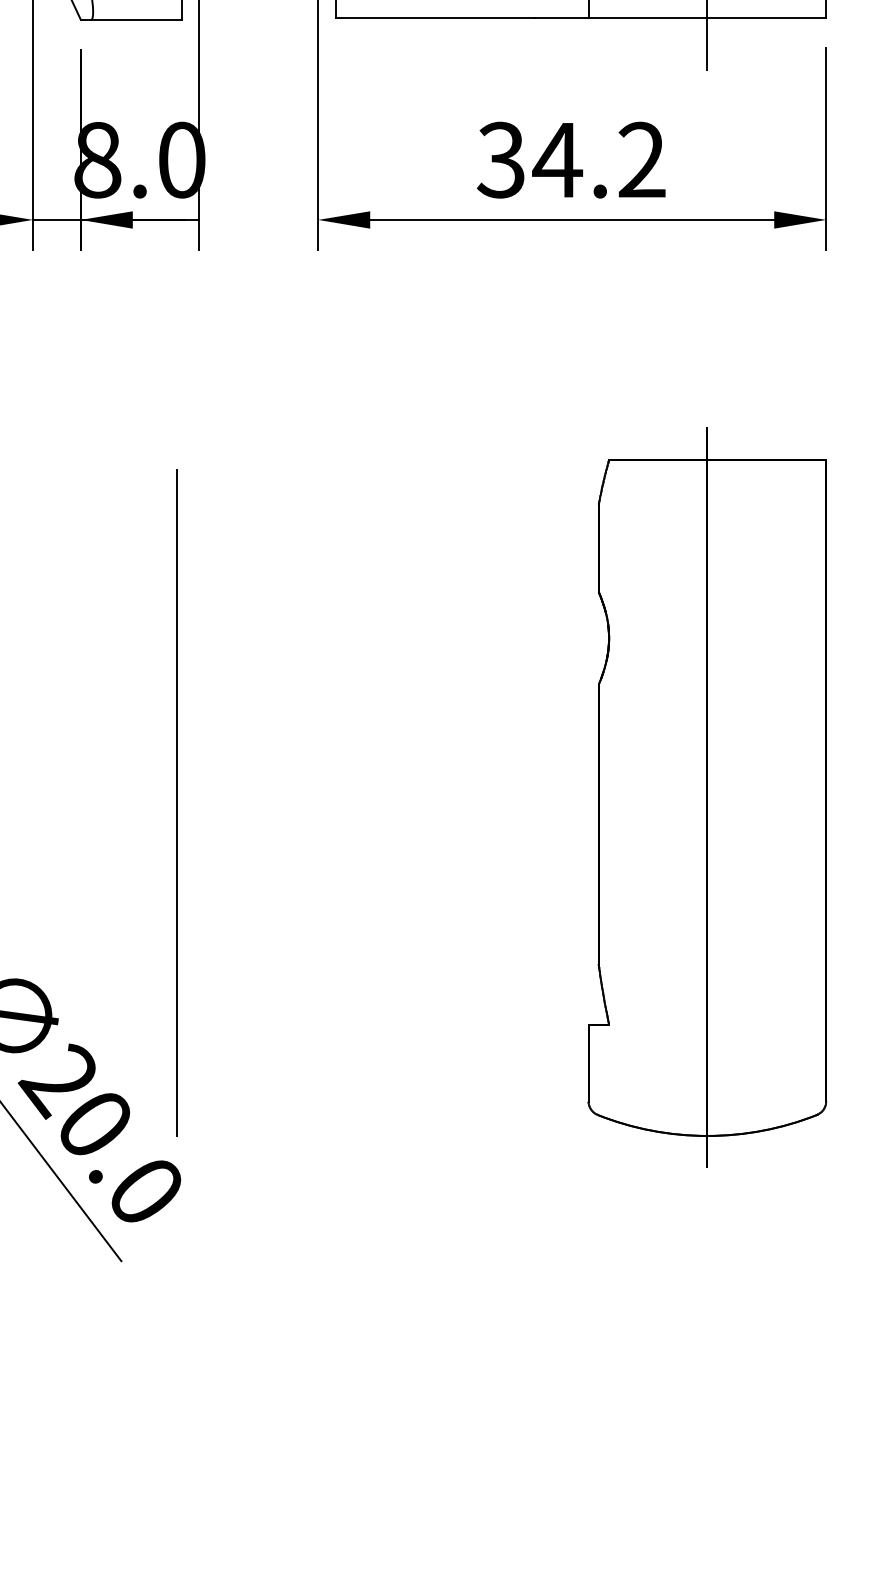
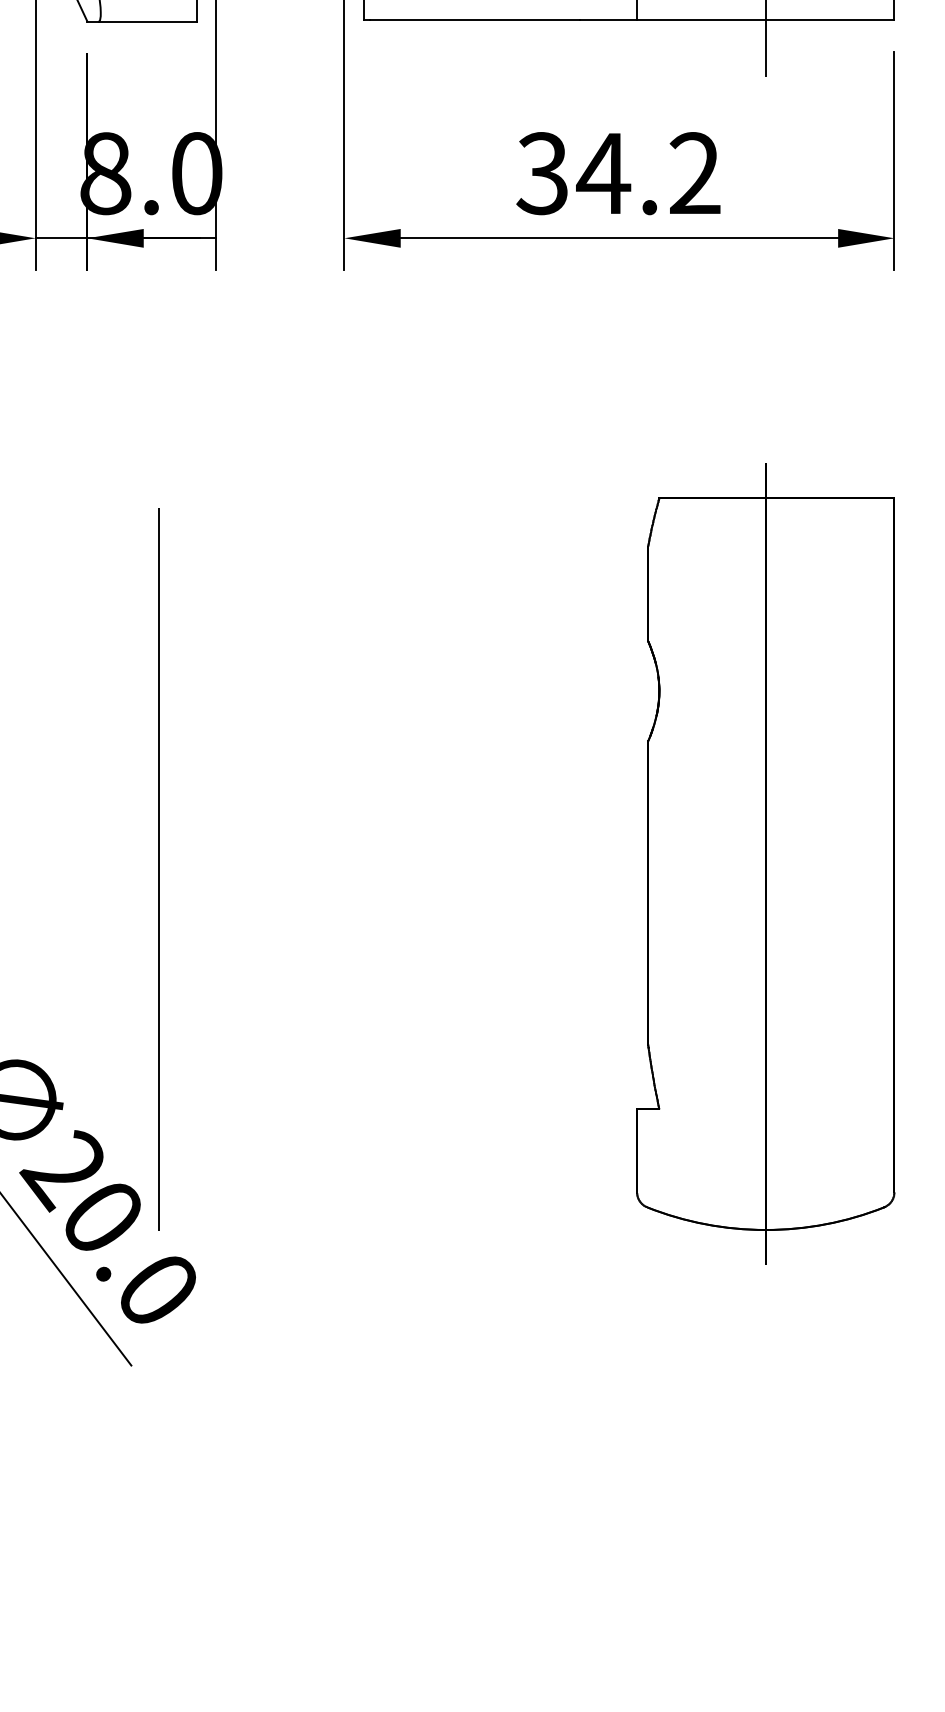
line: (176, 802) -> (158, 869), moved

